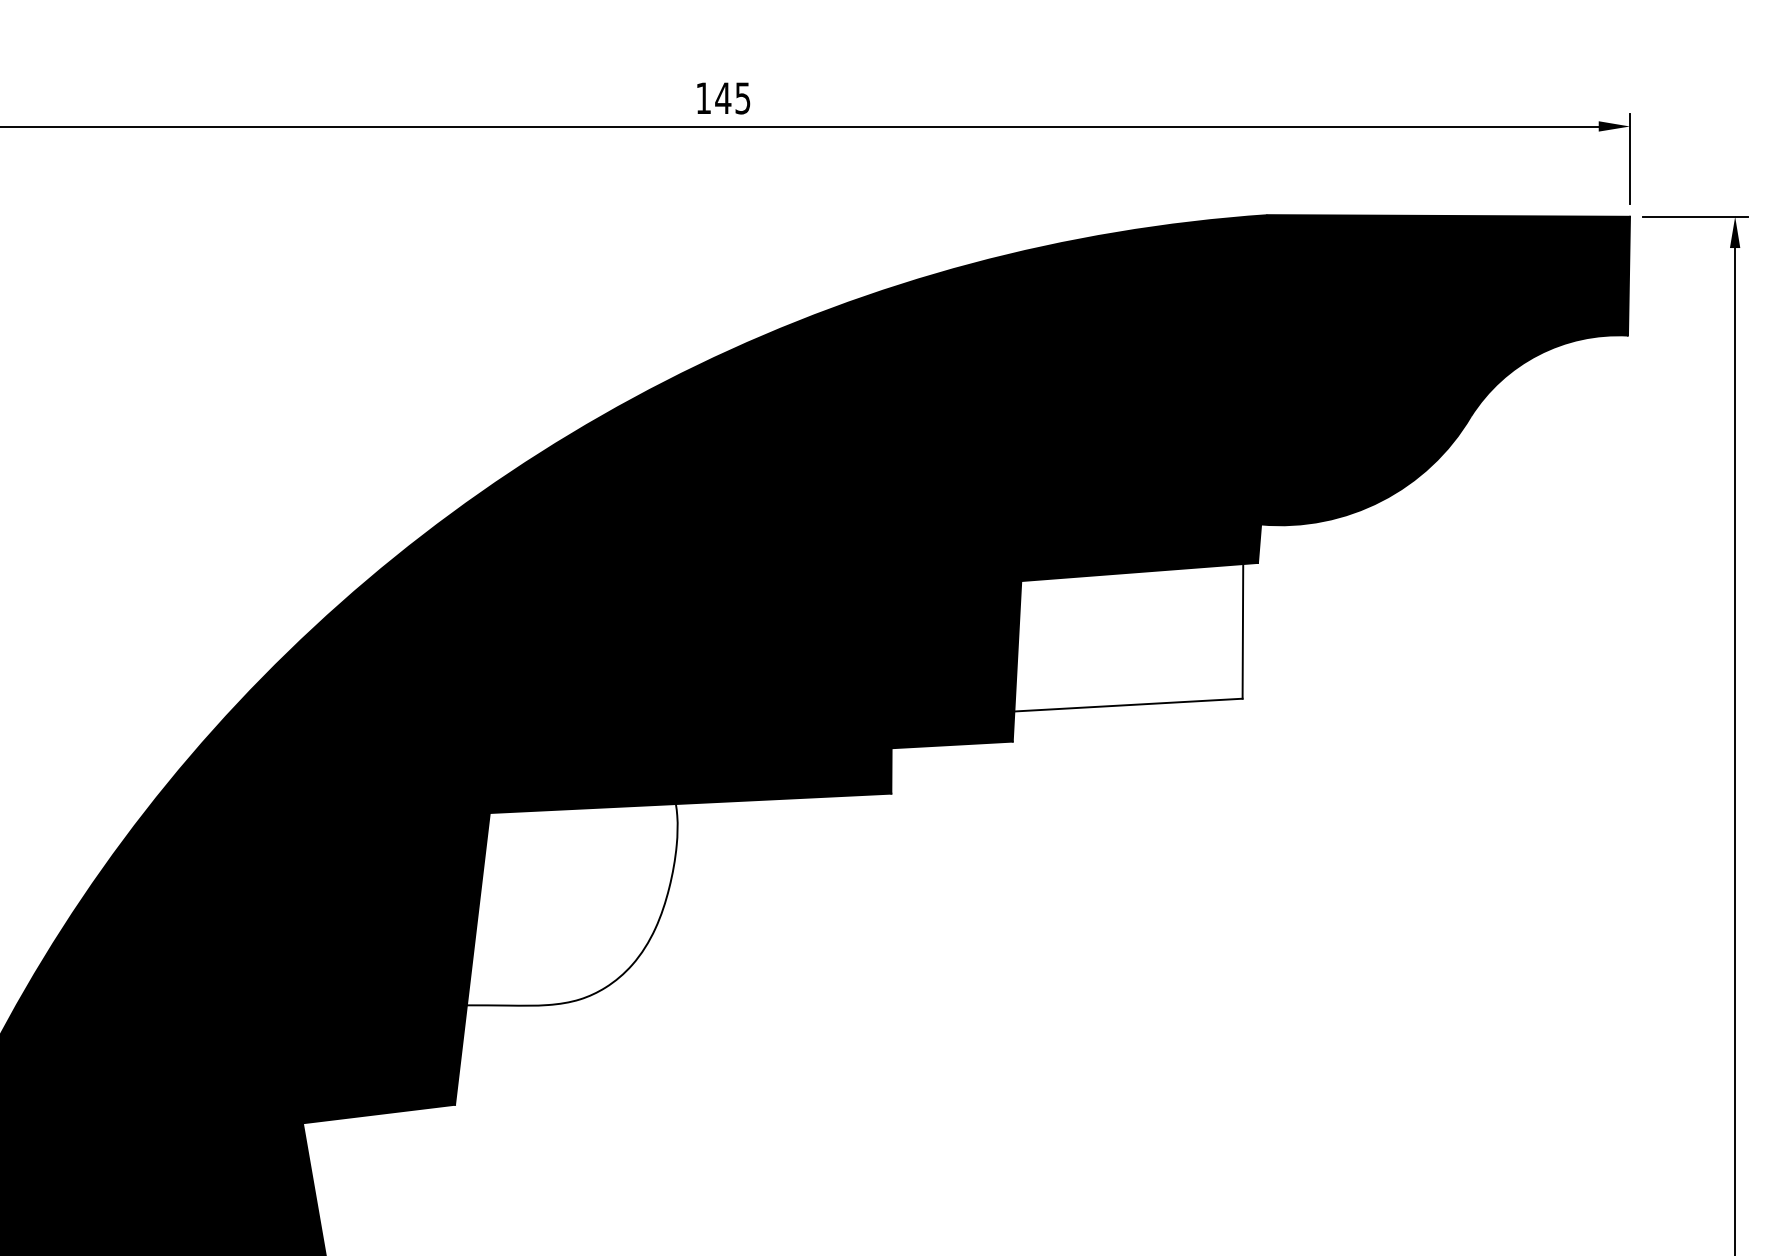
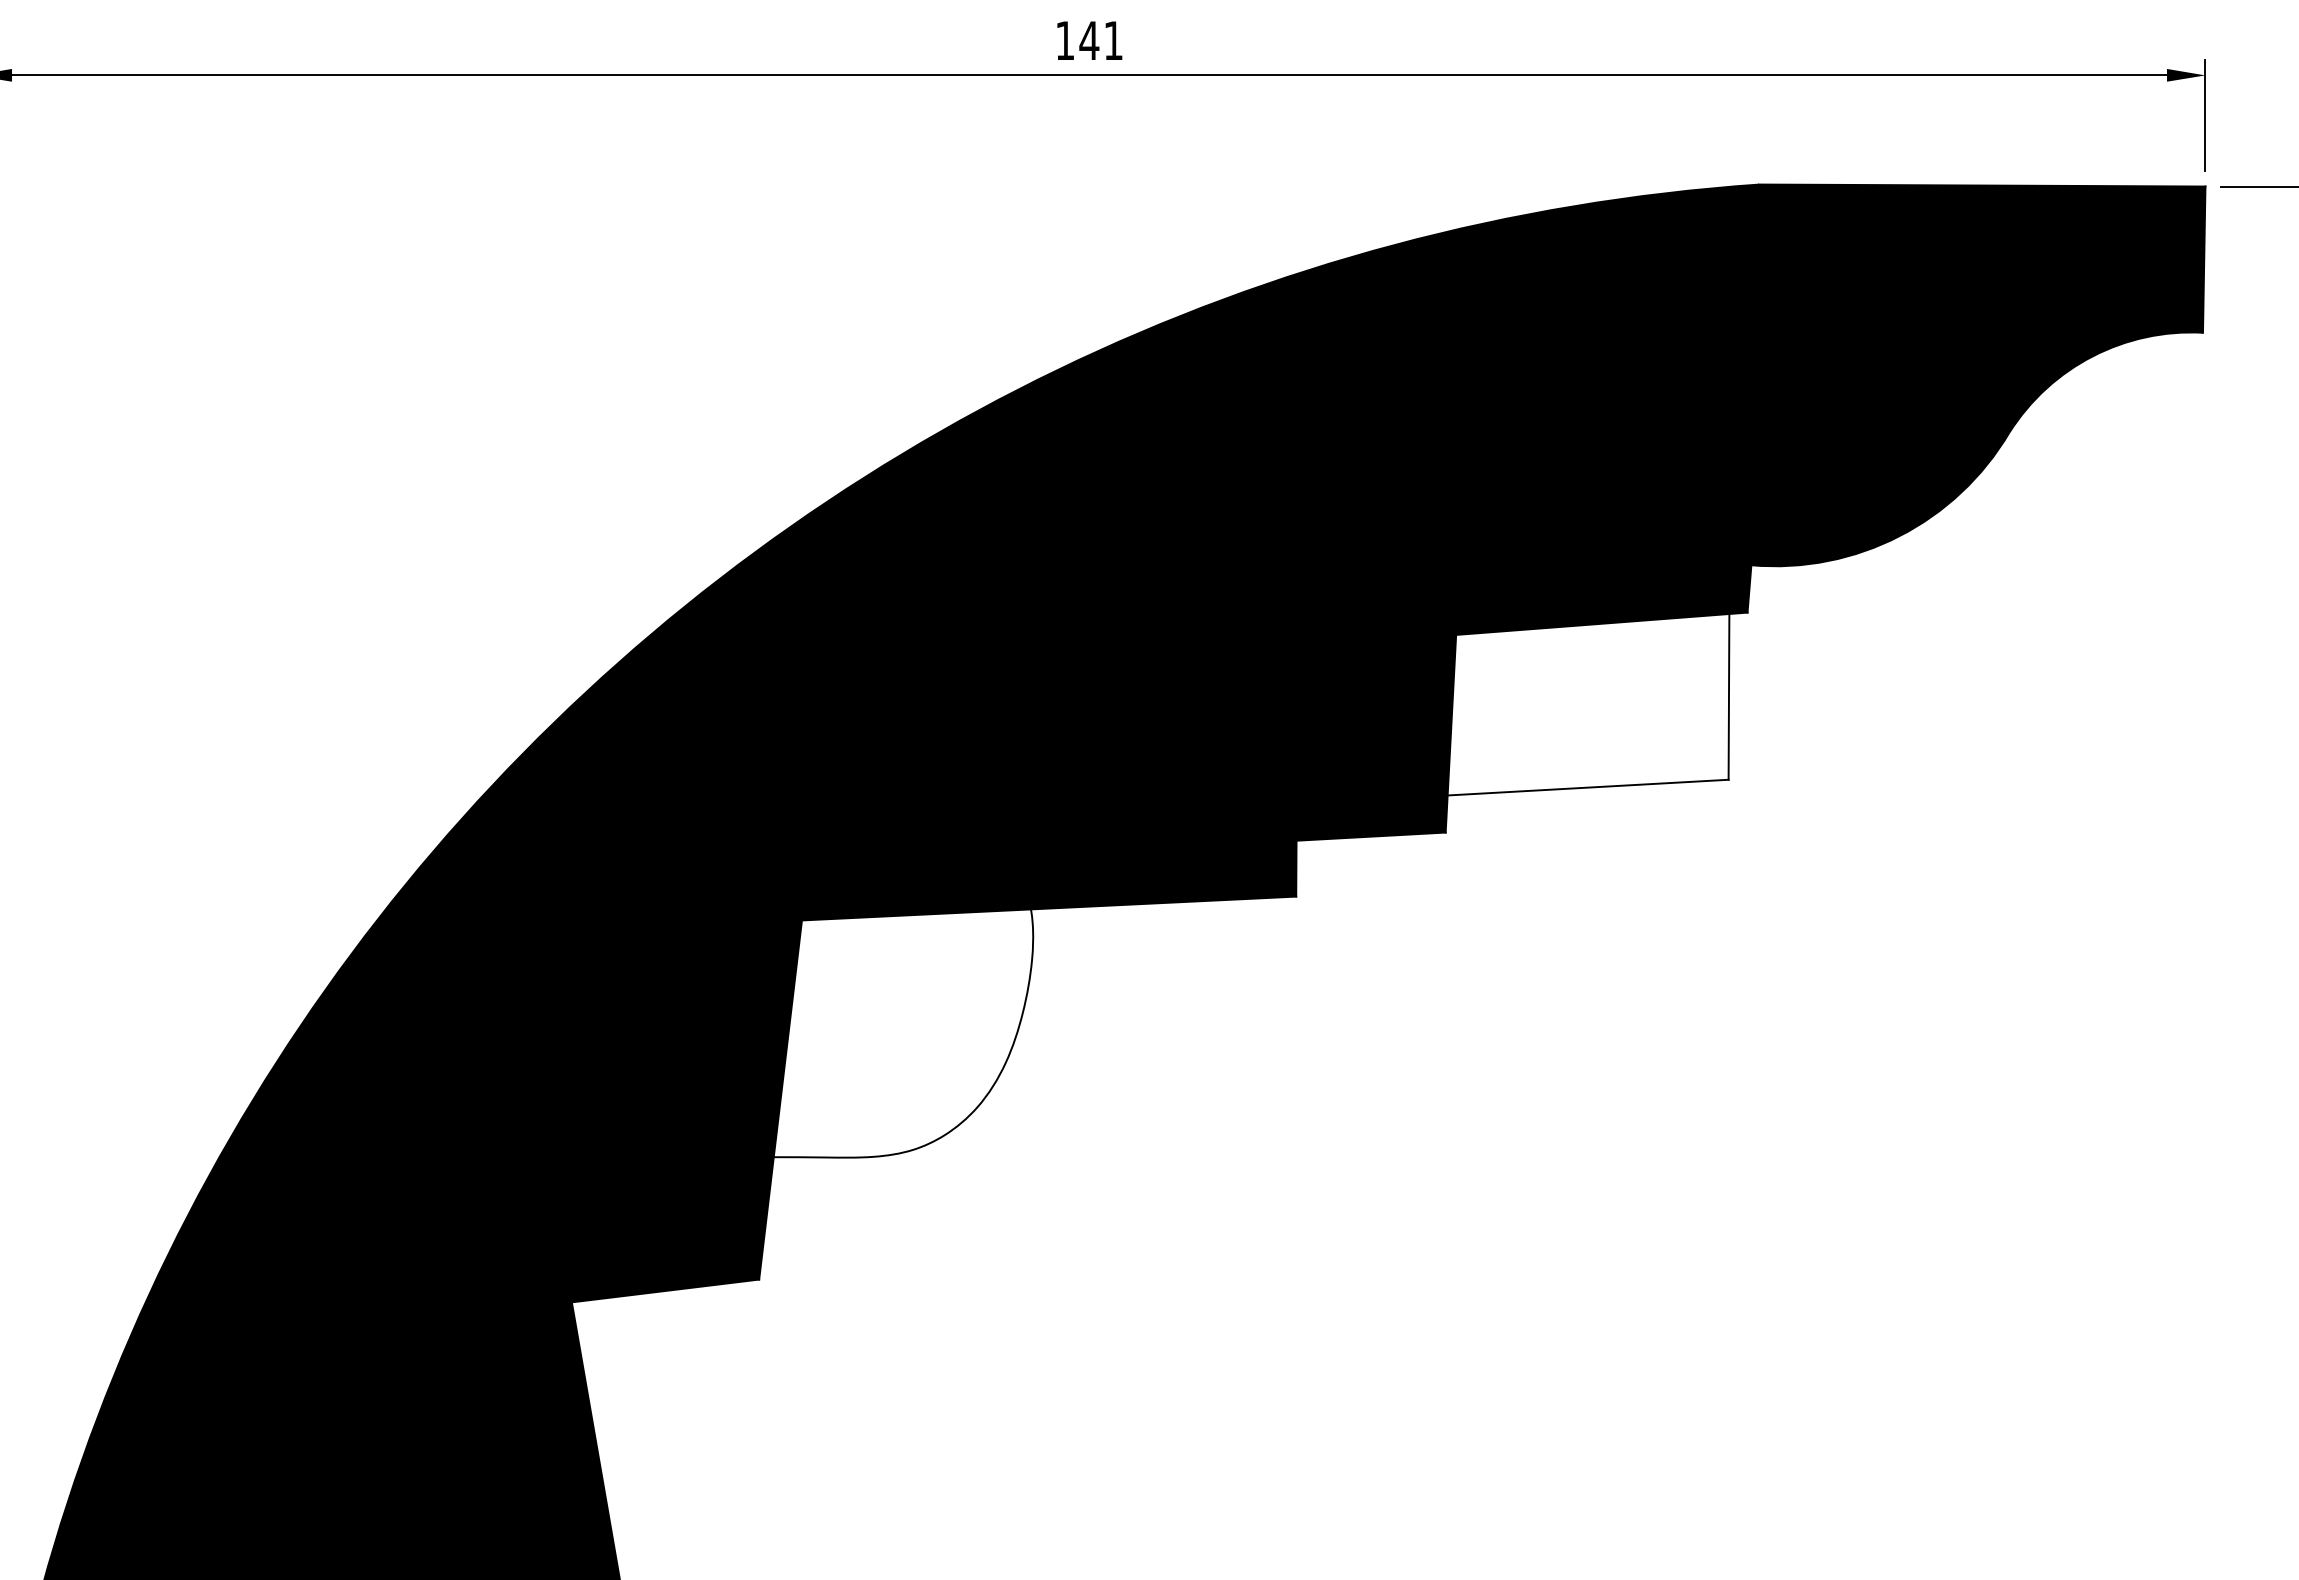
text: (742, 98) -> (1113, 40), 145 -> 141

